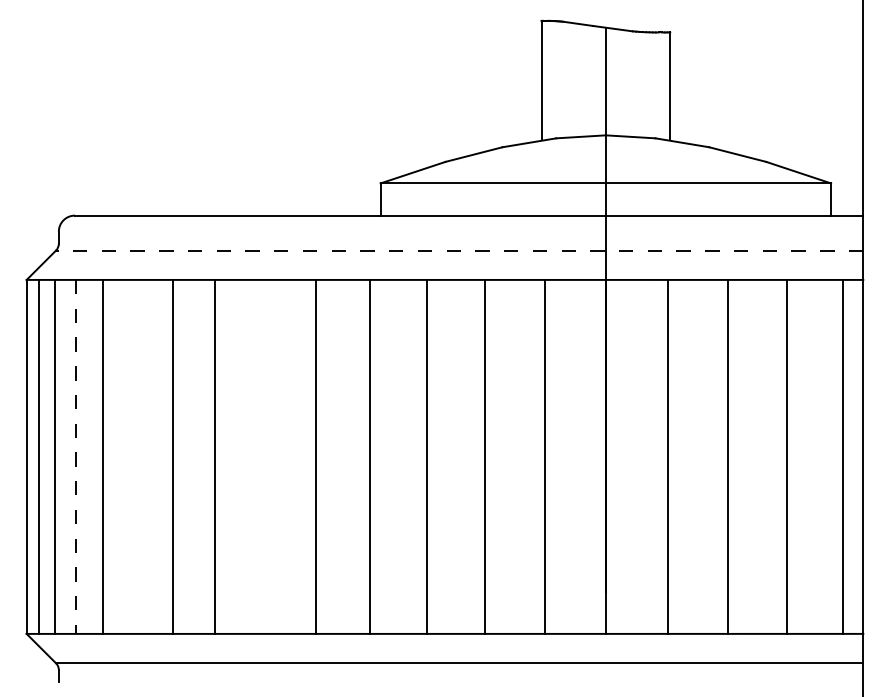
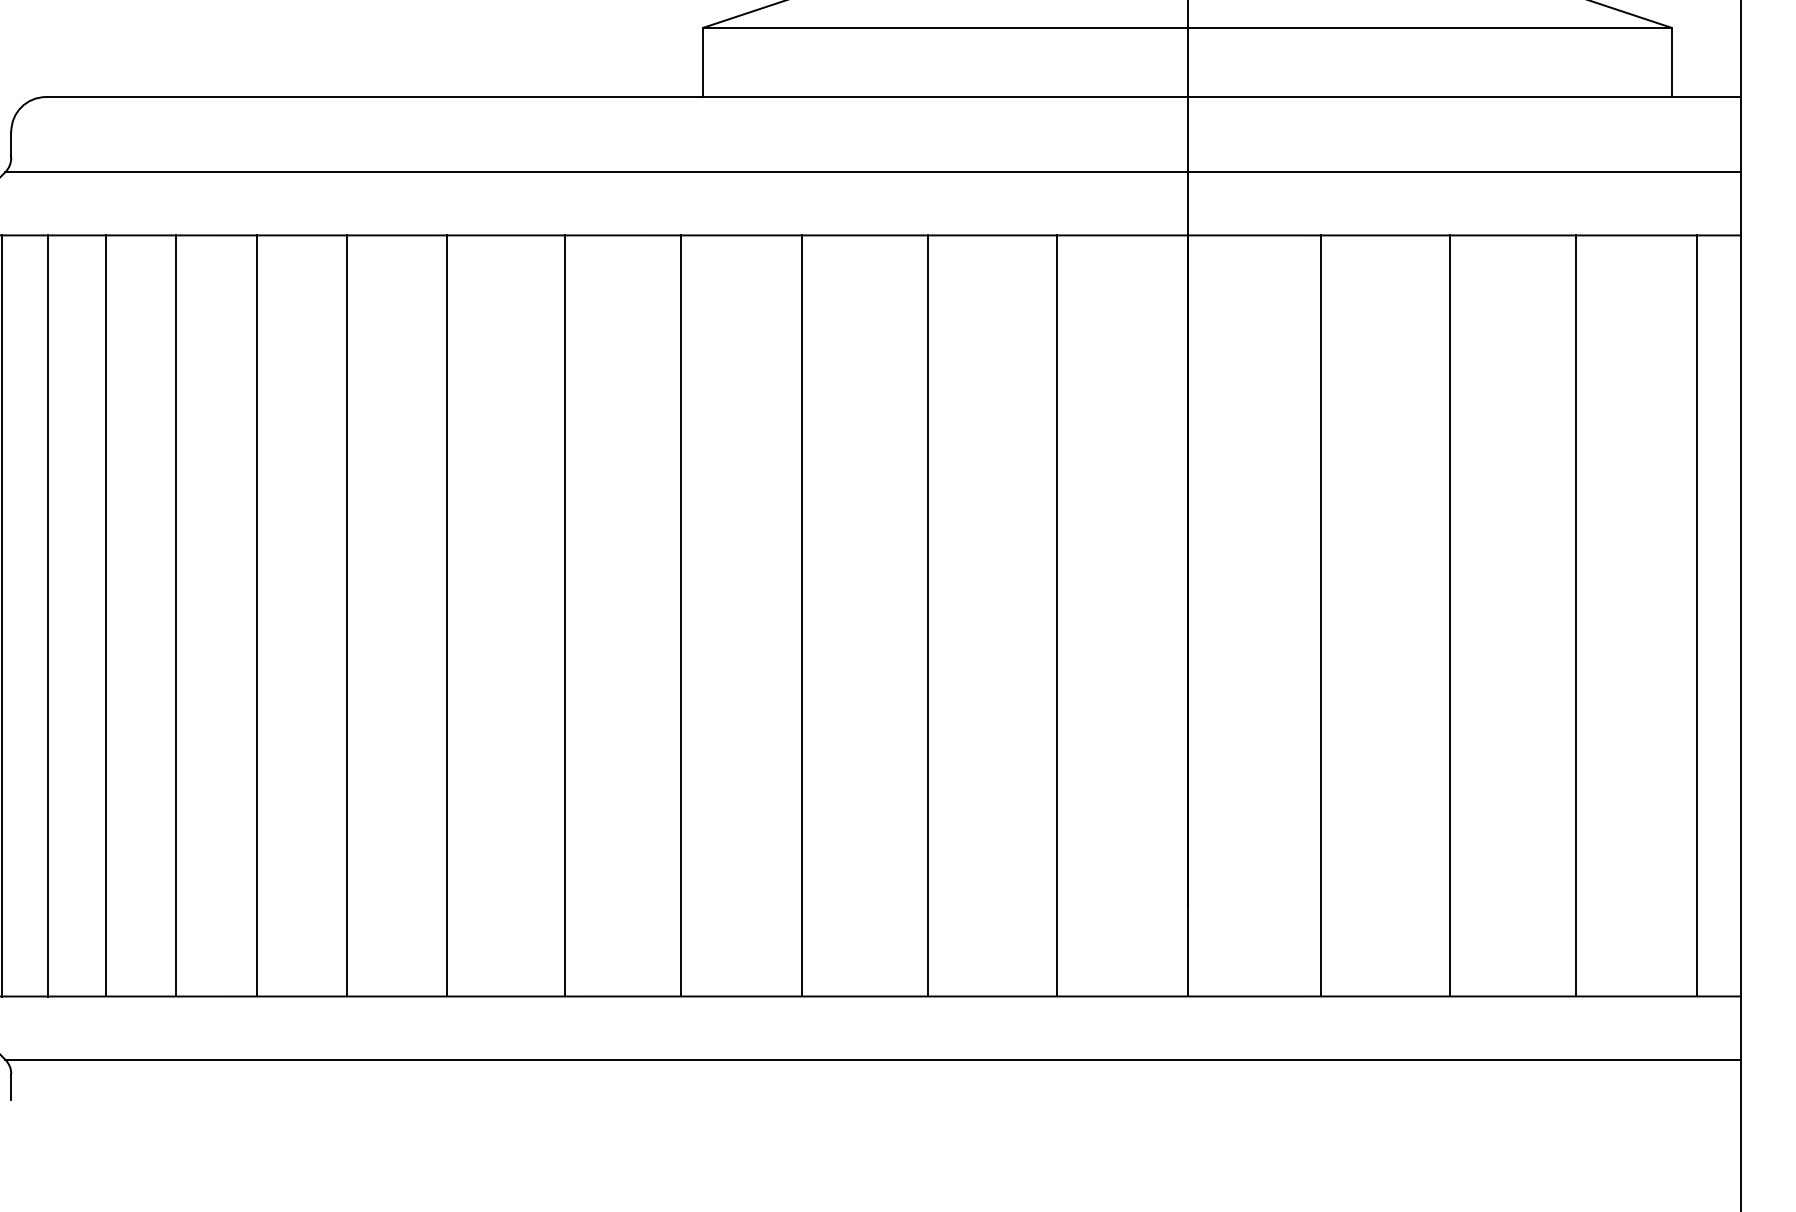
line: (459, 250) -> (872, 172), dashed -> solid
line: (75, 456) -> (47, 615), dashed -> solid
line: (135, 456) -> (176, 615), added
line: (261, 456) -> (447, 615), added

